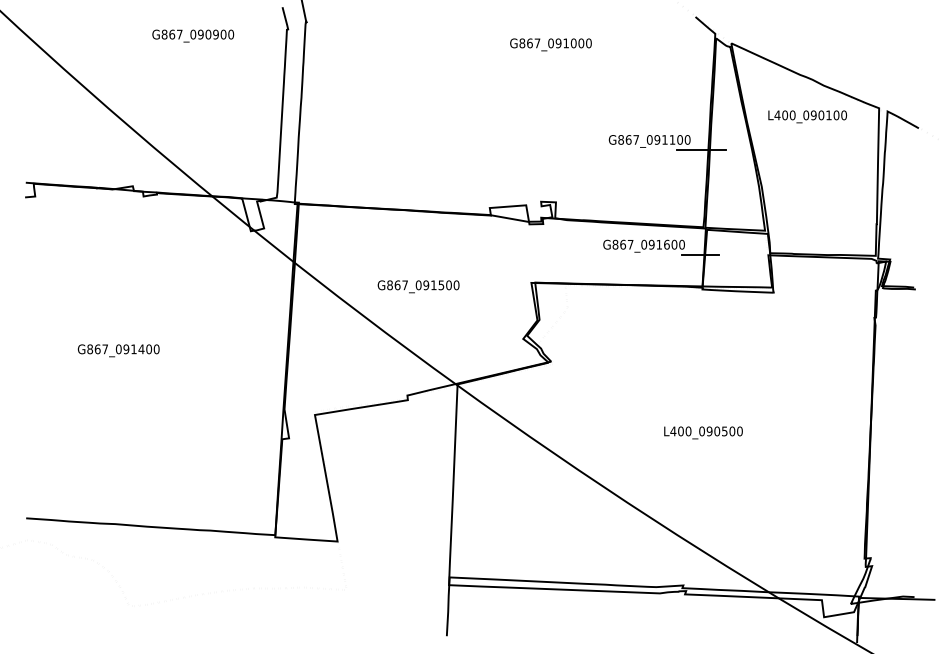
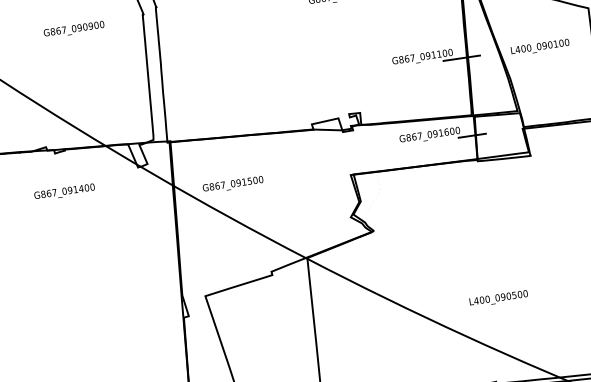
text: (807, 116) -> (540, 47), moved
text: (418, 286) -> (233, 184), moved
text: (118, 350) -> (64, 192), moved
text: (703, 432) -> (498, 298), moved

